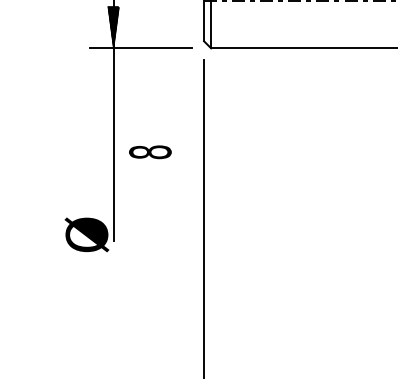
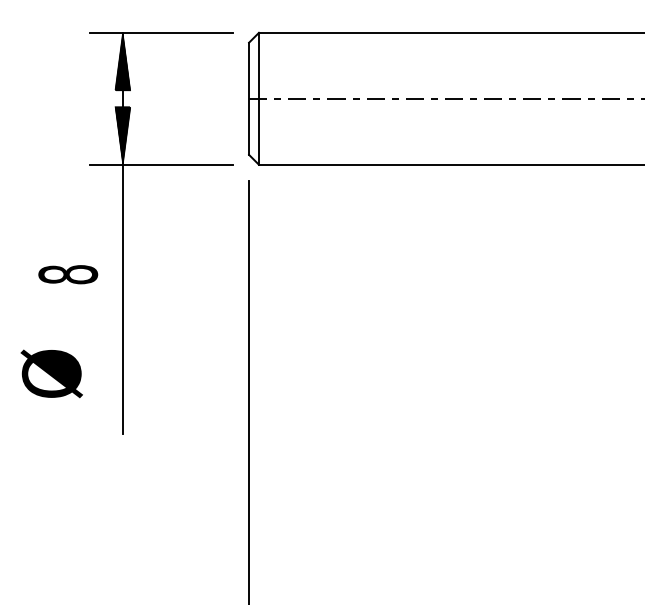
text: (150, 152) -> (68, 274), moved
text: (86, 234) -> (51, 373), moved

